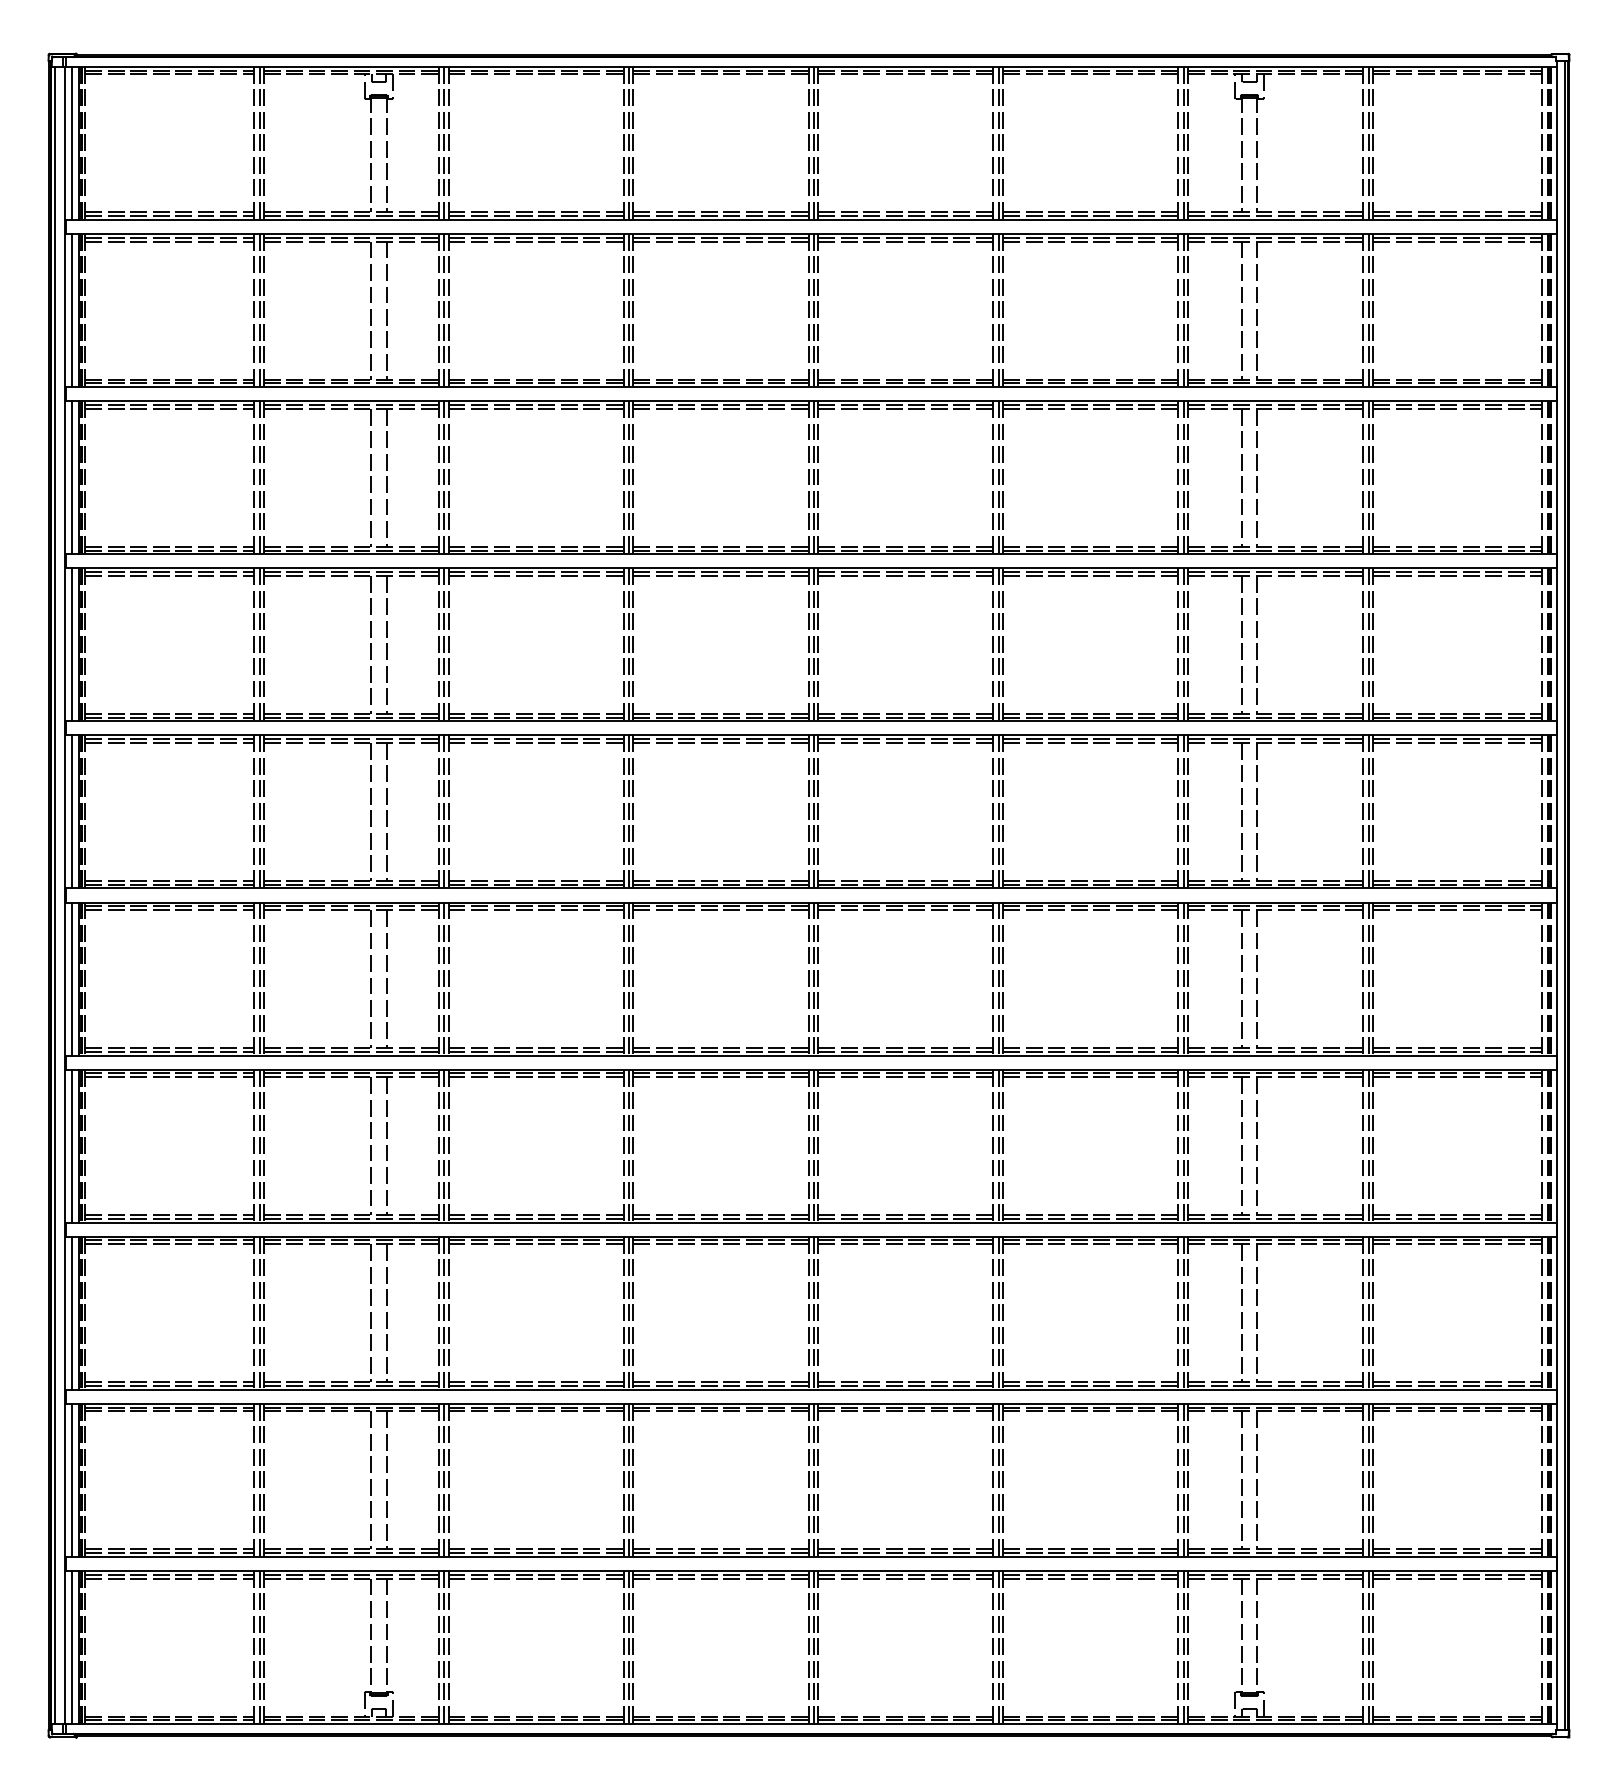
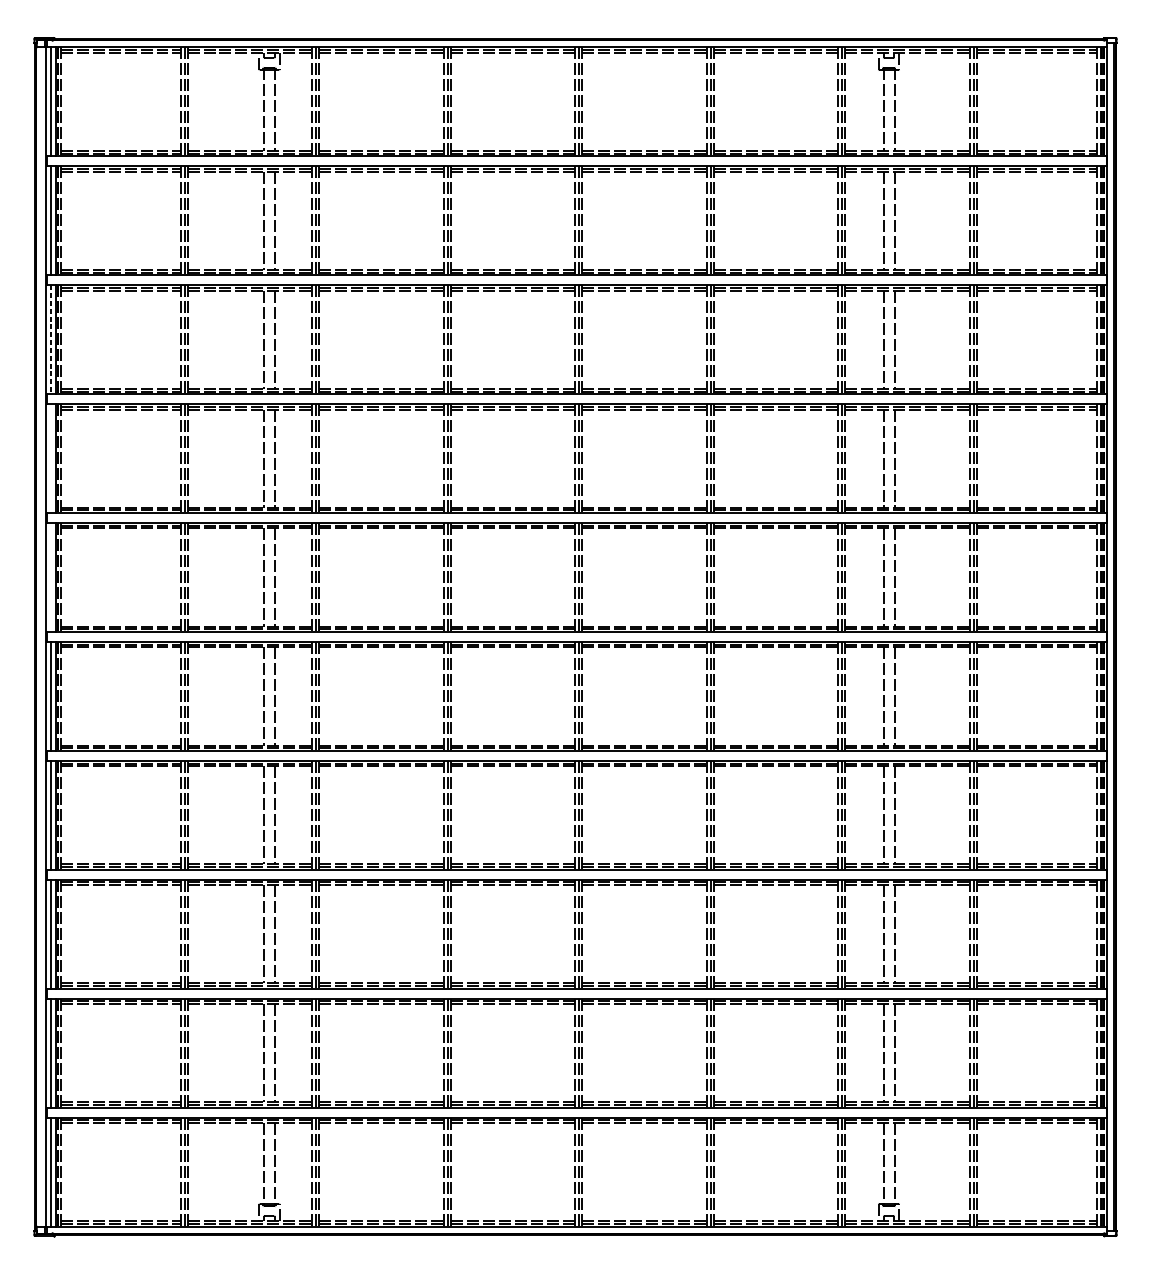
line: (71, 477) -> (50, 339), solid -> dashed
line: (71, 644) -> (50, 458), removed
line: (71, 811) -> (50, 577), removed
line: (55, 895) -> (39, 637), removed

